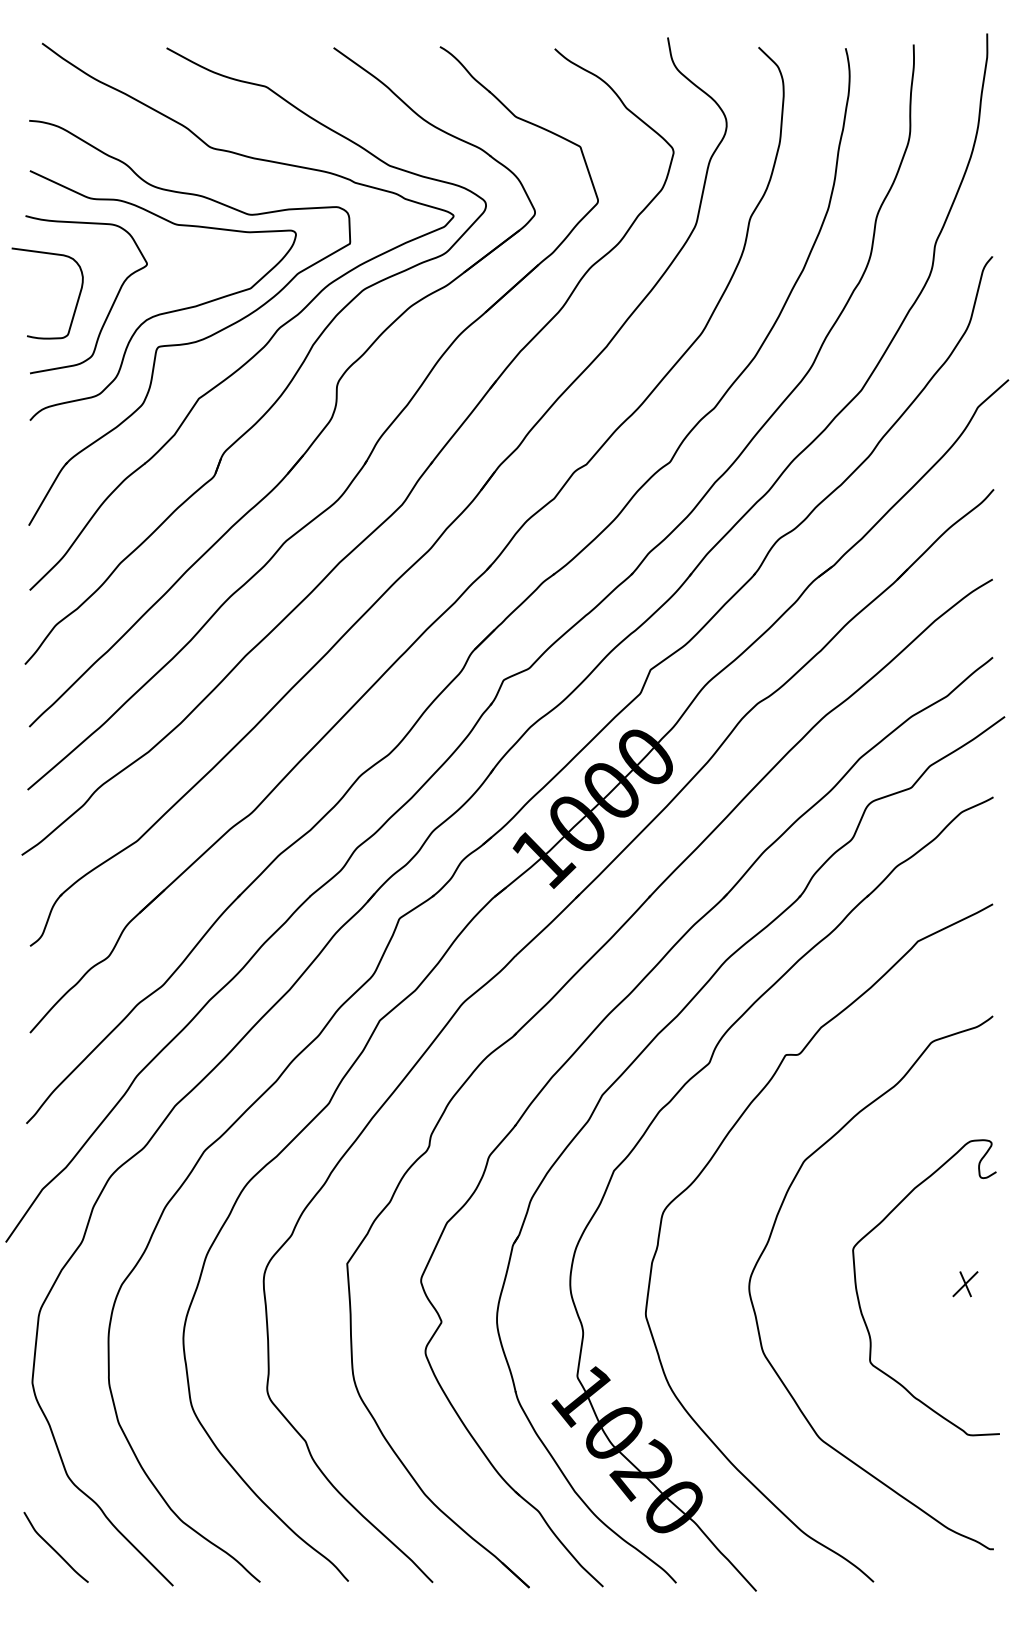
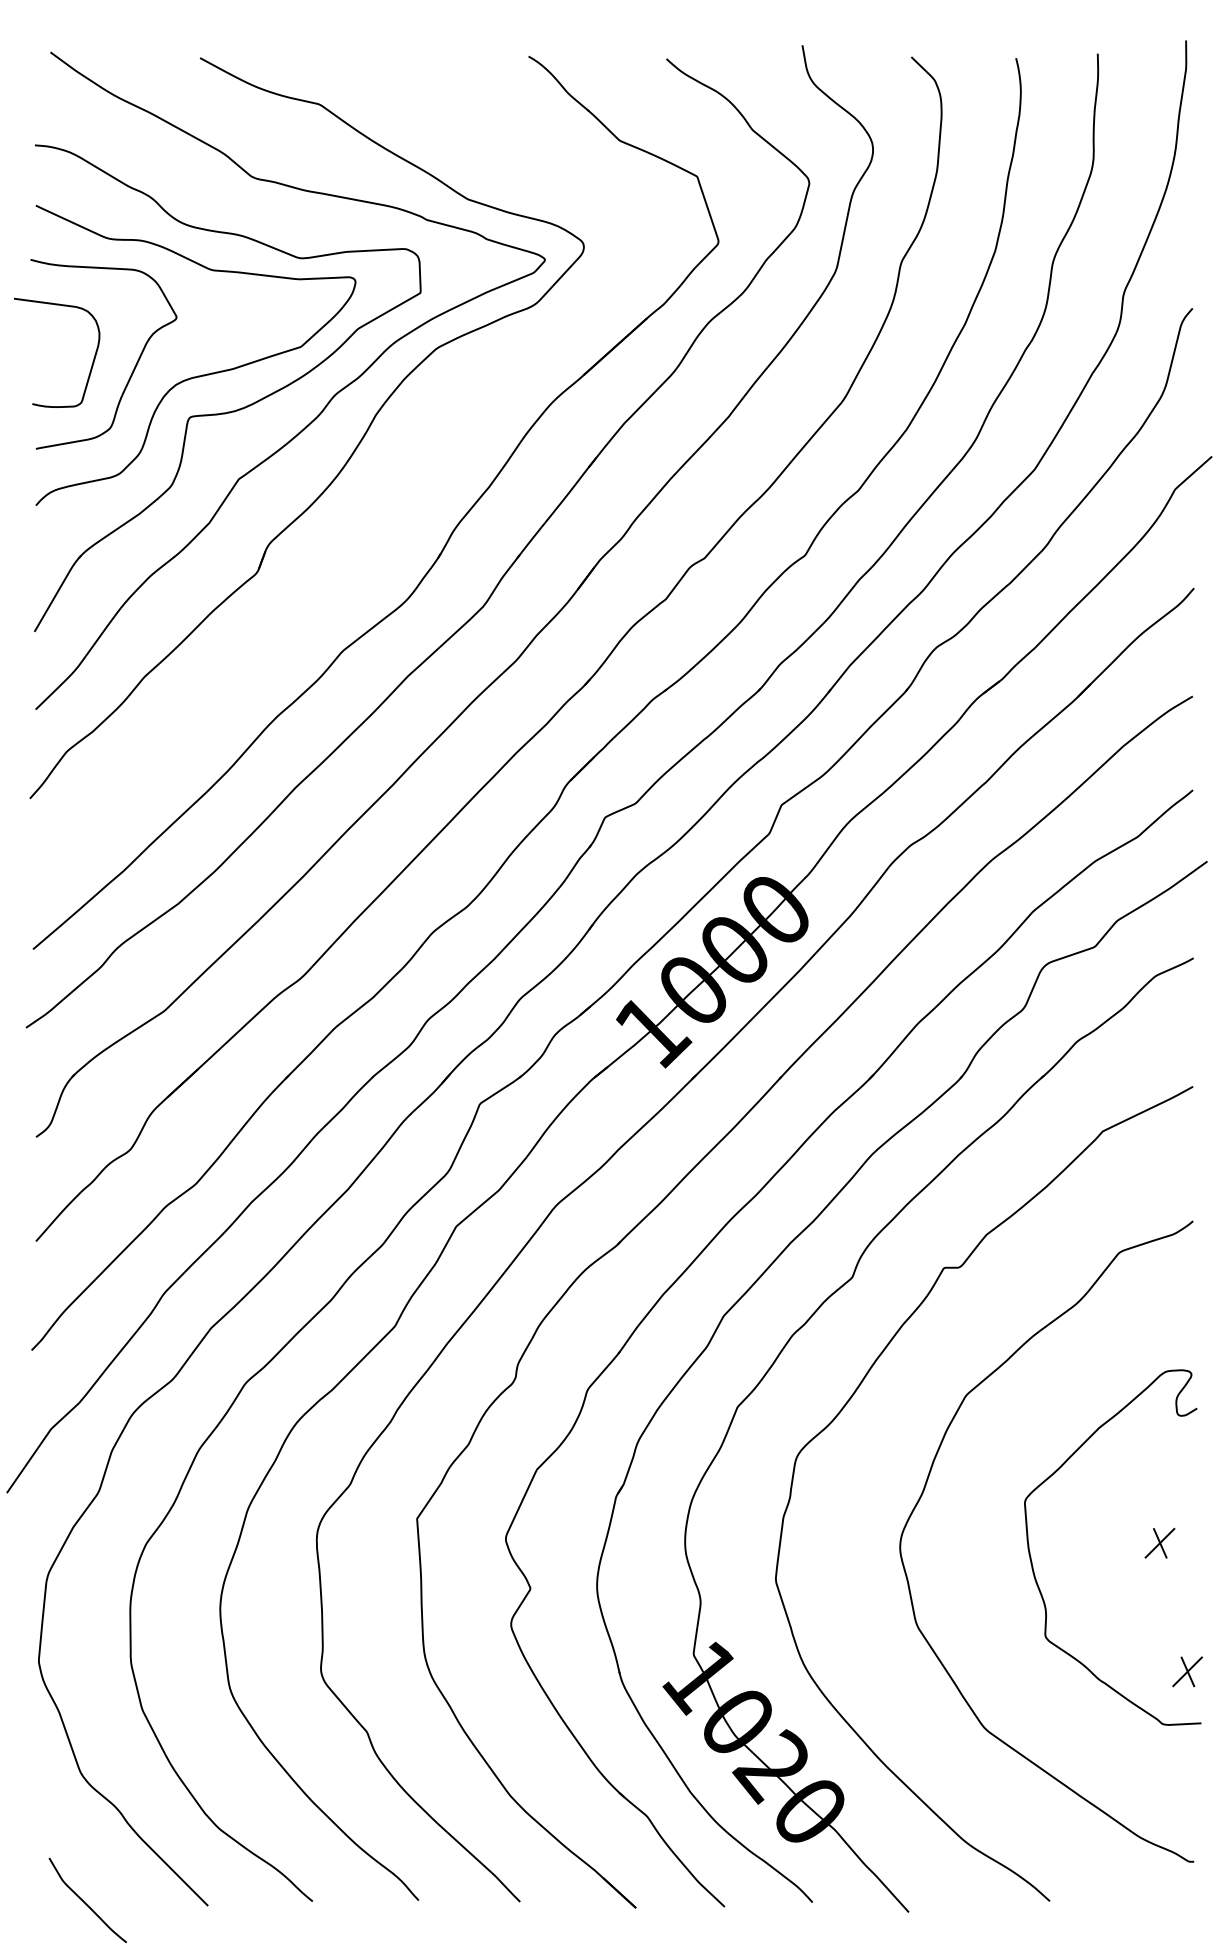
part: (335, 390) -> (403, 469), removed
part: (988, 1391) -> (1187, 1672), added
curve: (53, 1547) -> (84, 1900), moved

